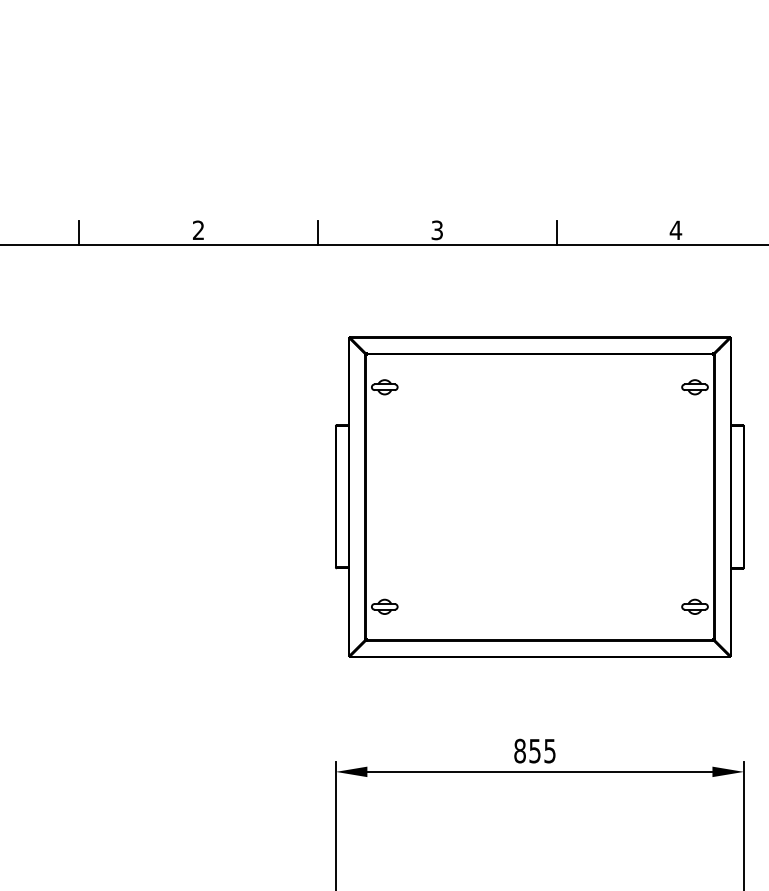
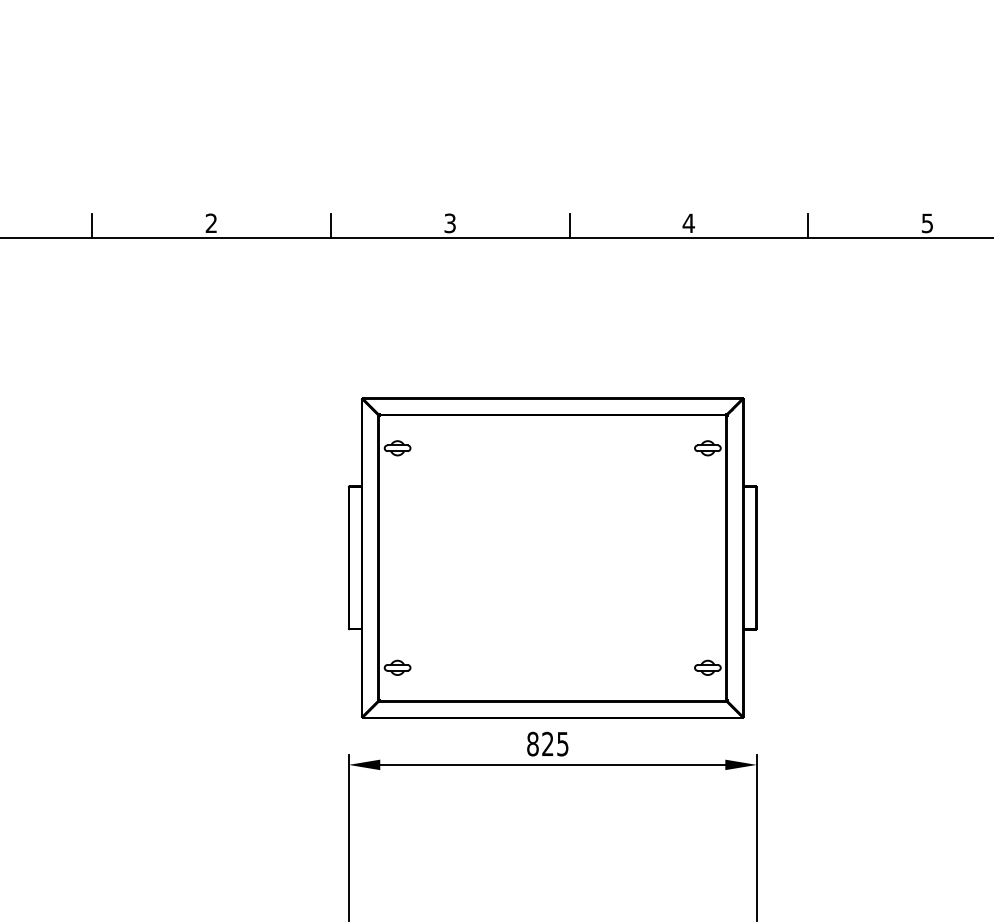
part: (539, 496) -> (552, 557), moved
text: (534, 750) -> (547, 743), 855 -> 825

